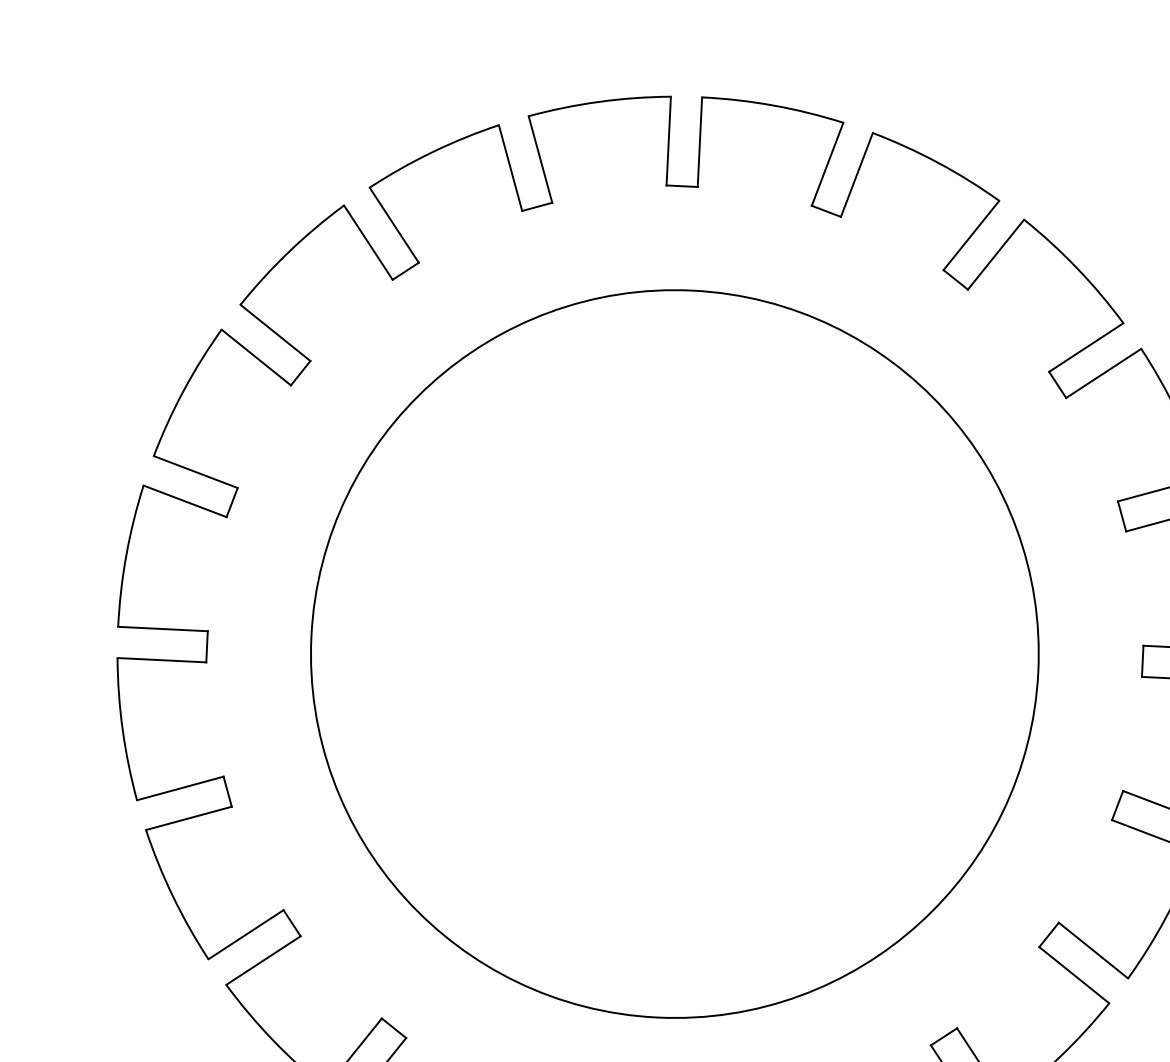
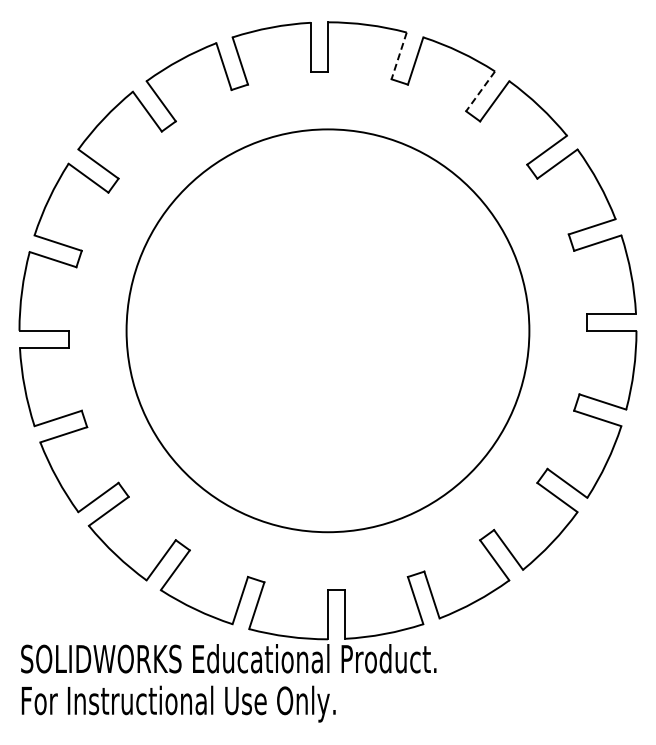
line: (828, 163) -> (399, 55), solid -> dashed
line: (971, 235) -> (480, 91), solid -> dashed

